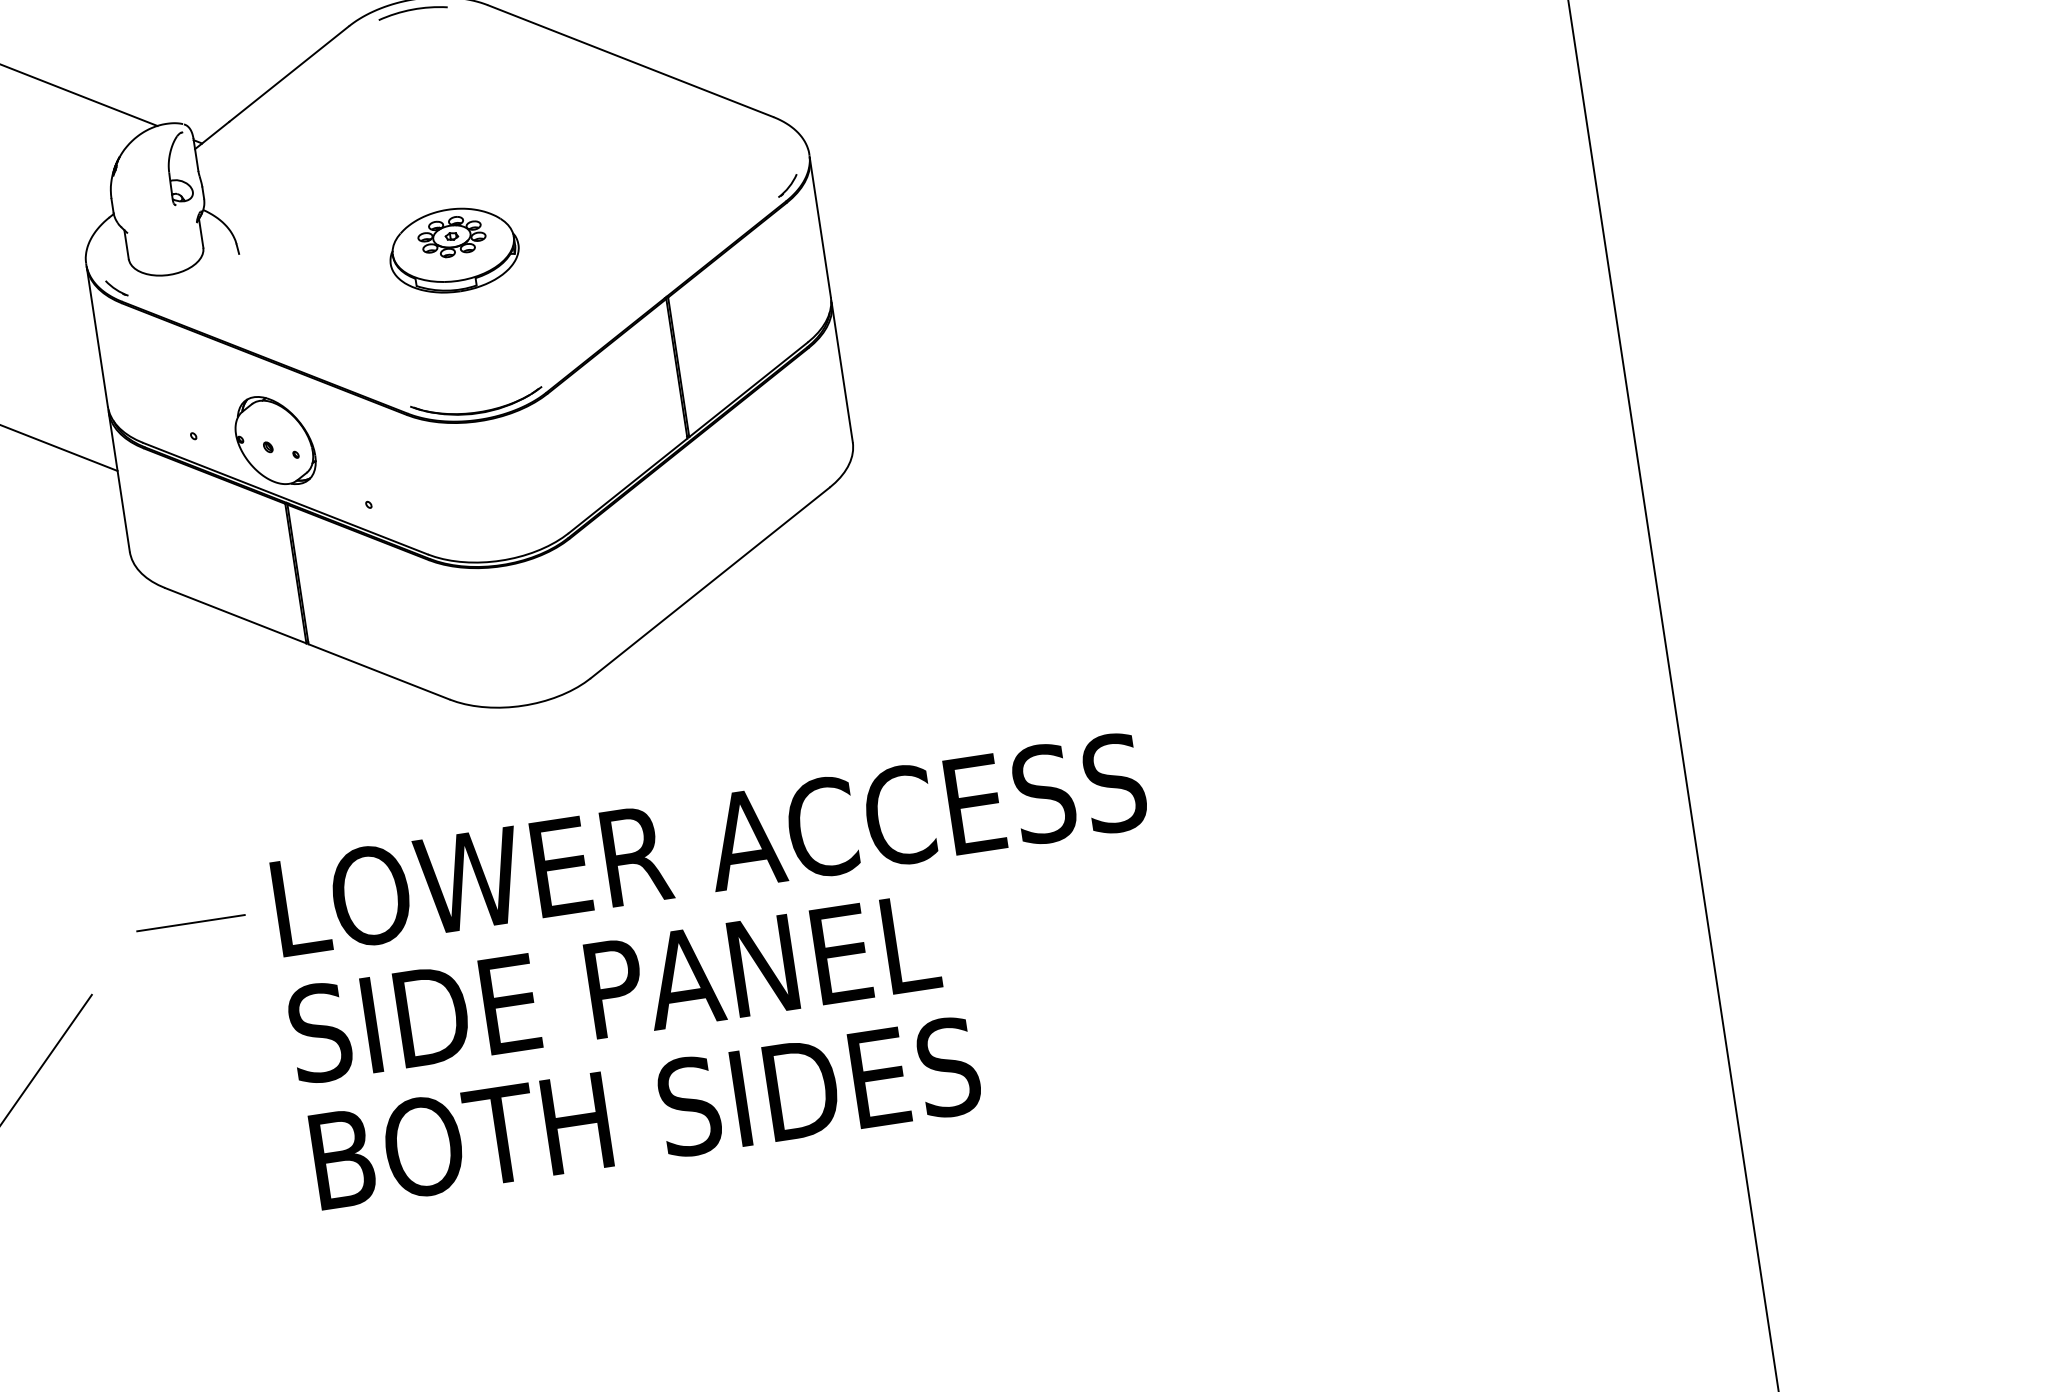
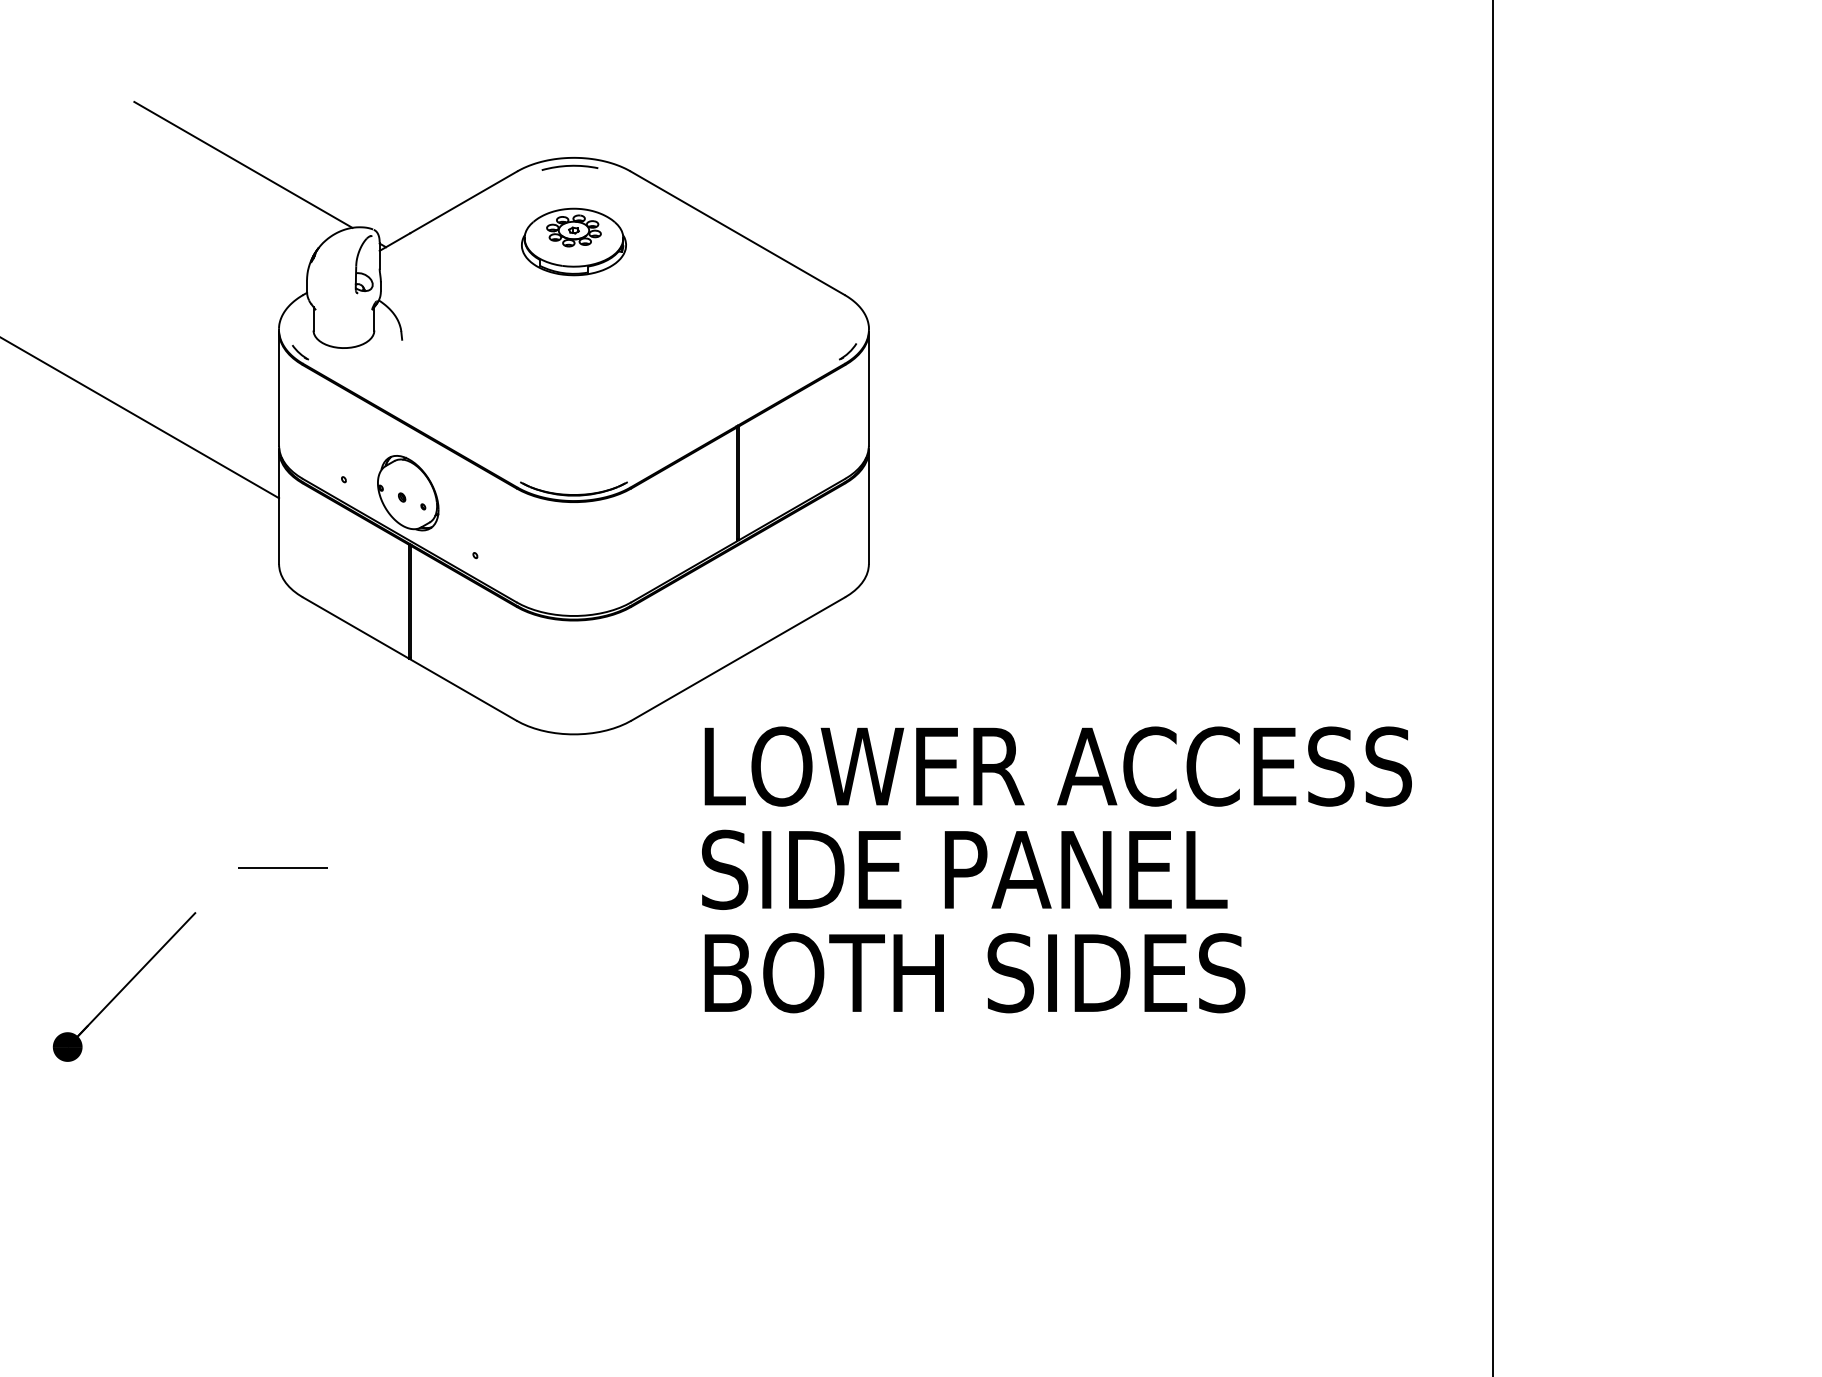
part: (453, 250) -> (573, 241), moved
text: (726, 970) -> (1056, 869), moved

